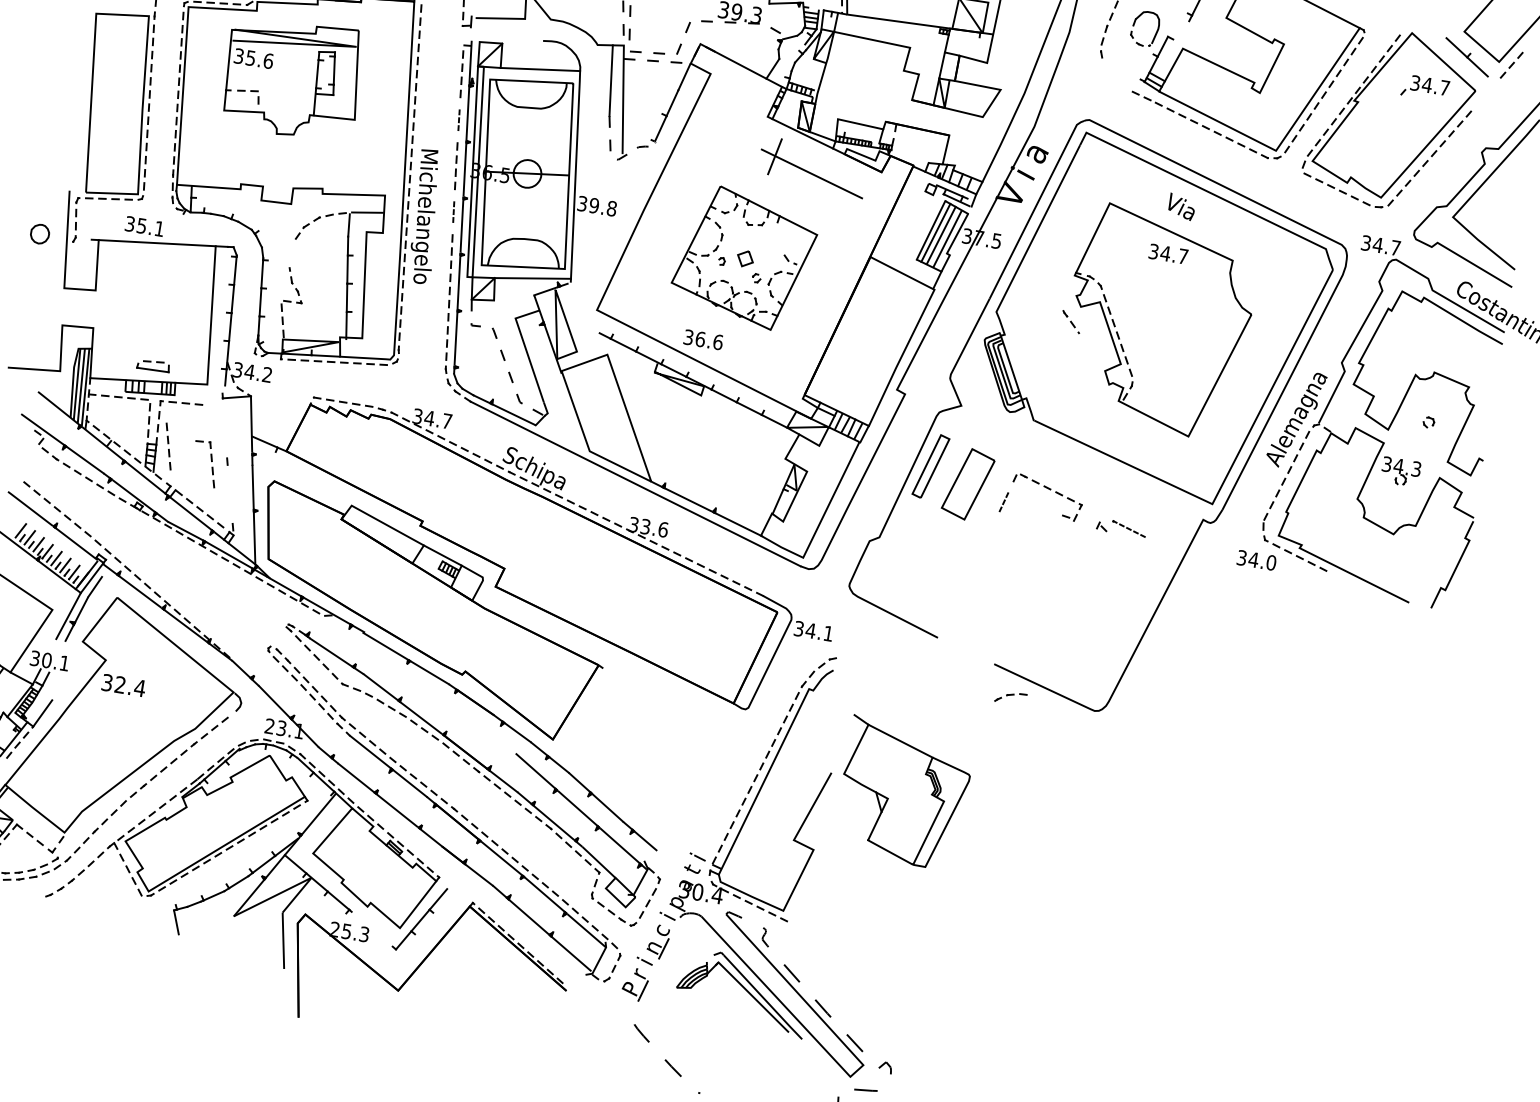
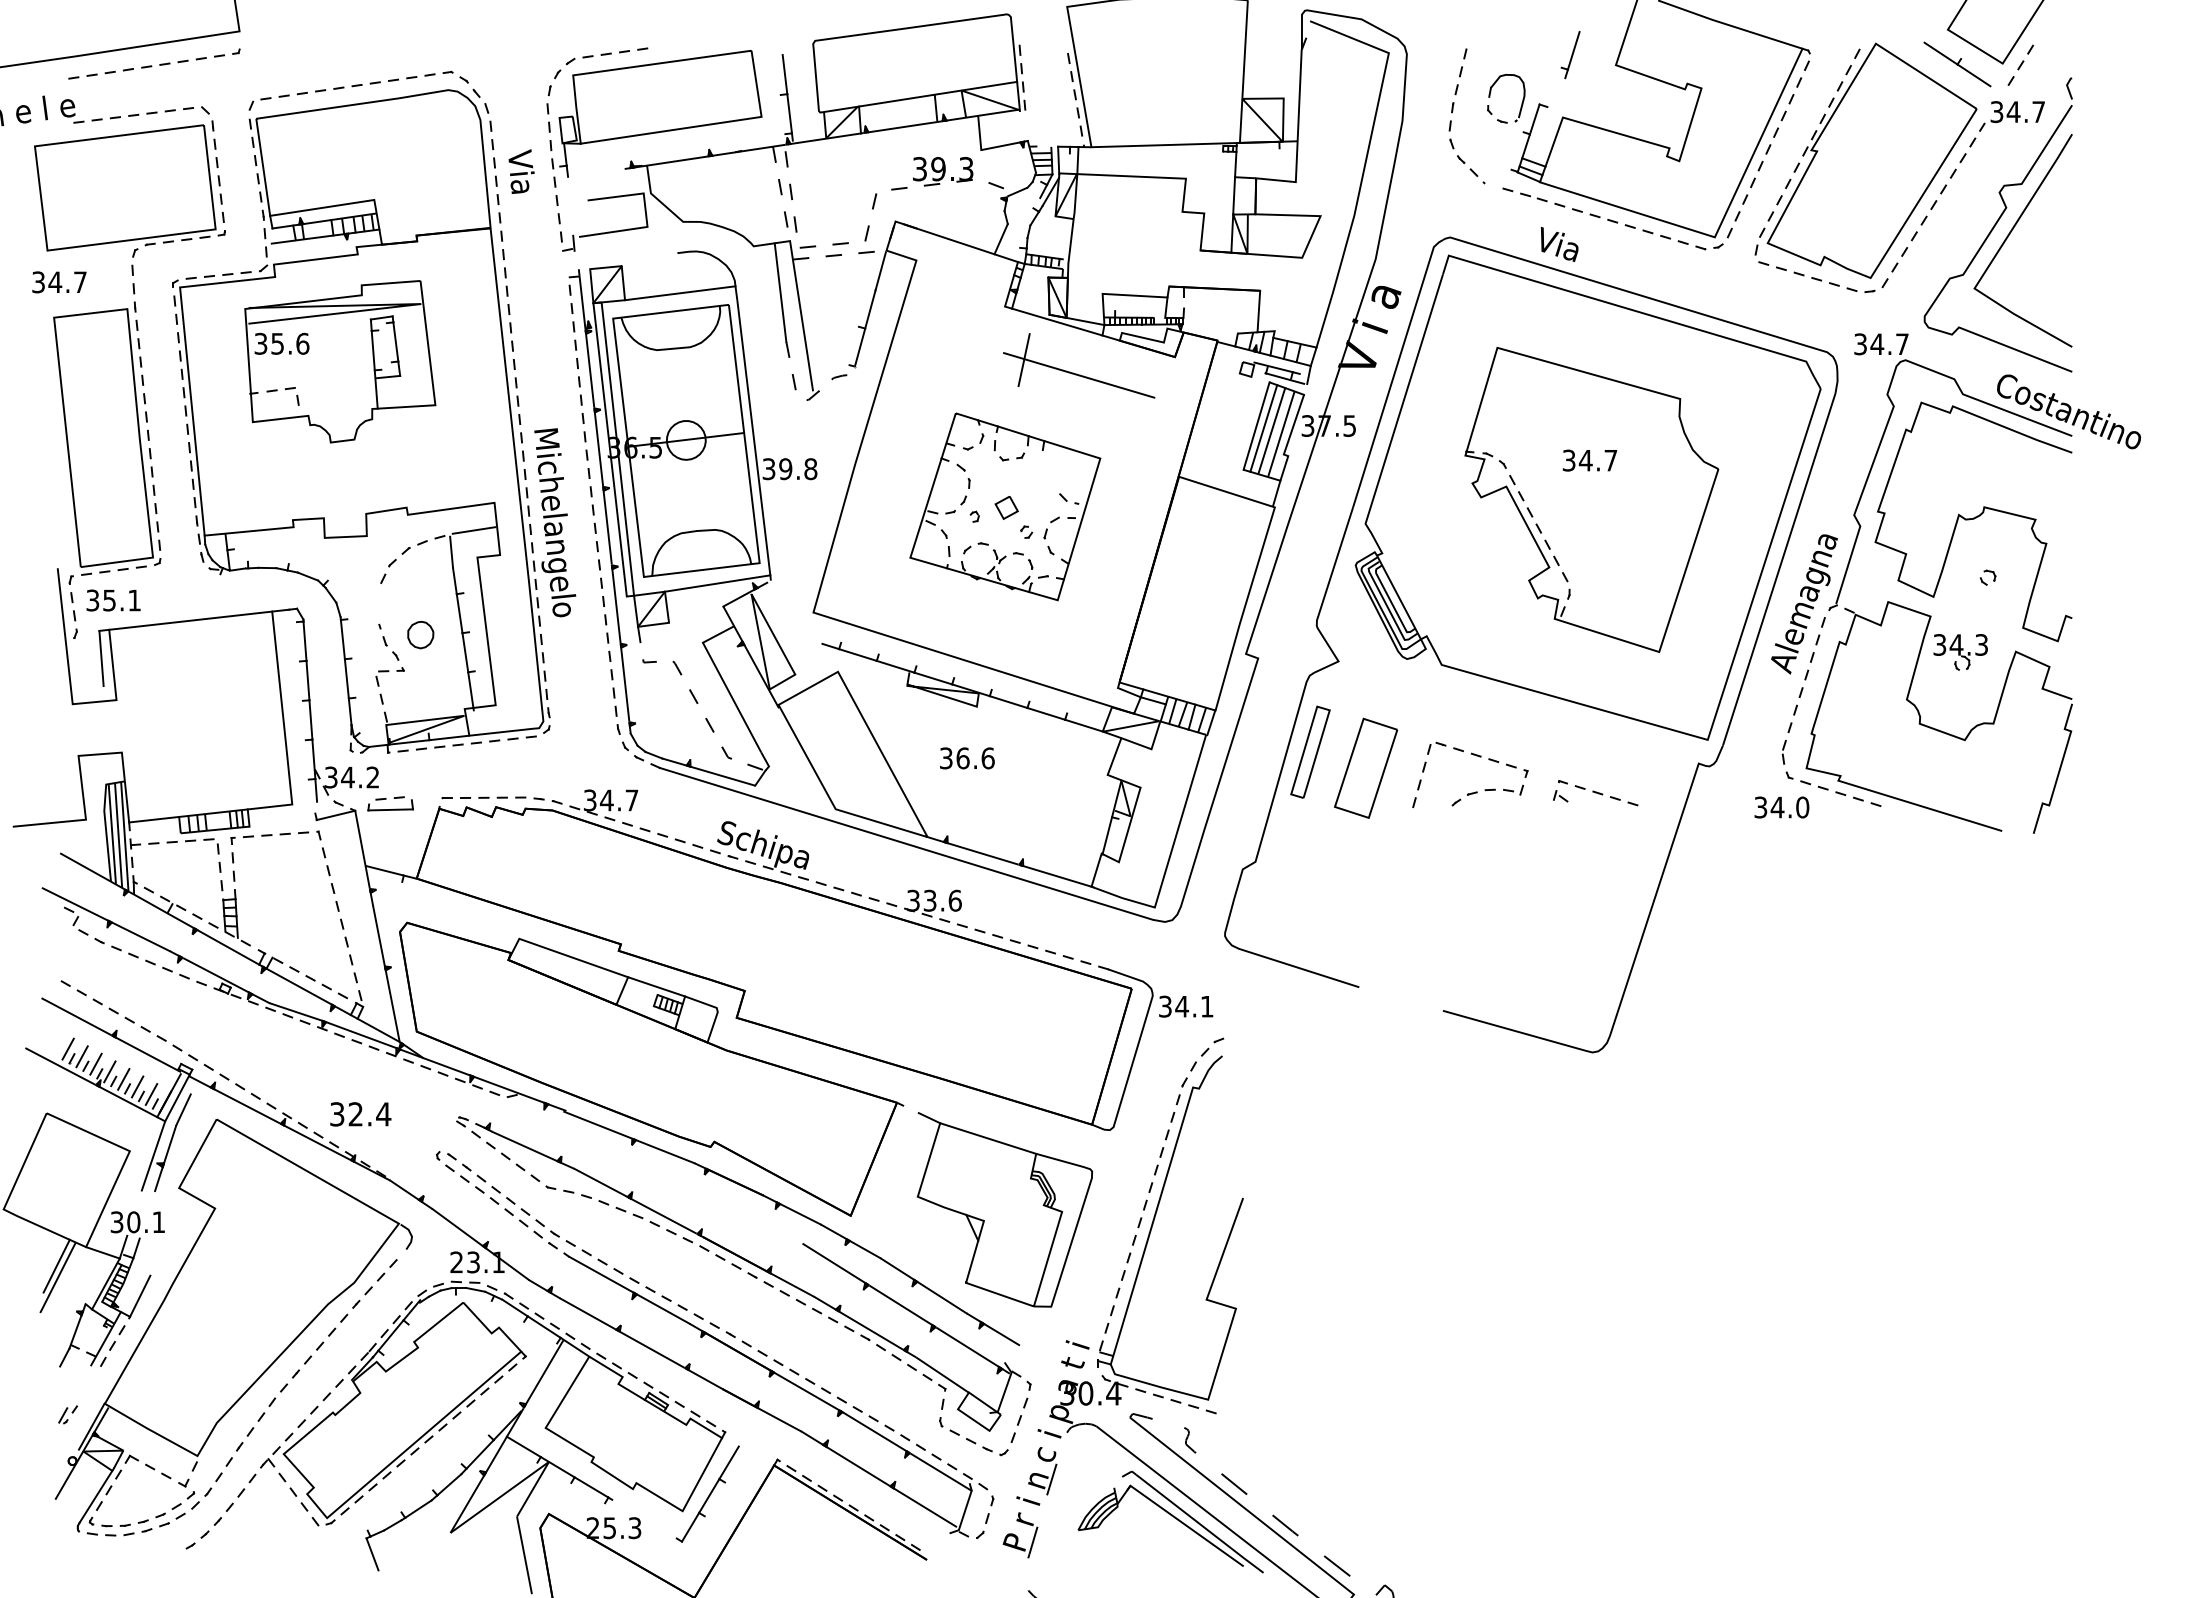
part: (1425, 88) -> (2011, 116), moved
part: (459, 119) -> (579, 381), size x1.67
text: (1181, 207) -> (1559, 244), moved
part: (453, 211) -> (592, 509), size x1.67
text: (144, 226) -> (113, 600), moved
part: (39, 233) -> (420, 634), moved
text: (1168, 253) -> (1589, 460), moved
line: (89, 259) -> (101, 658), added
part: (1071, 321) -> (1471, 169), moved
text: (703, 339) -> (967, 758), moved
part: (153, 365) -> (390, 803), moved
part: (168, 446) -> (348, 950), moved
part: (211, 461) -> (324, 858), moved
part: (1004, 501) -> (1419, 784), size x1.67
part: (1129, 529) -> (1598, 793), size x1.67
text: (123, 685) -> (360, 1114), moved
part: (1010, 697) -> (1473, 797), moved
part: (903, 793) -> (1004, 1209), moved

